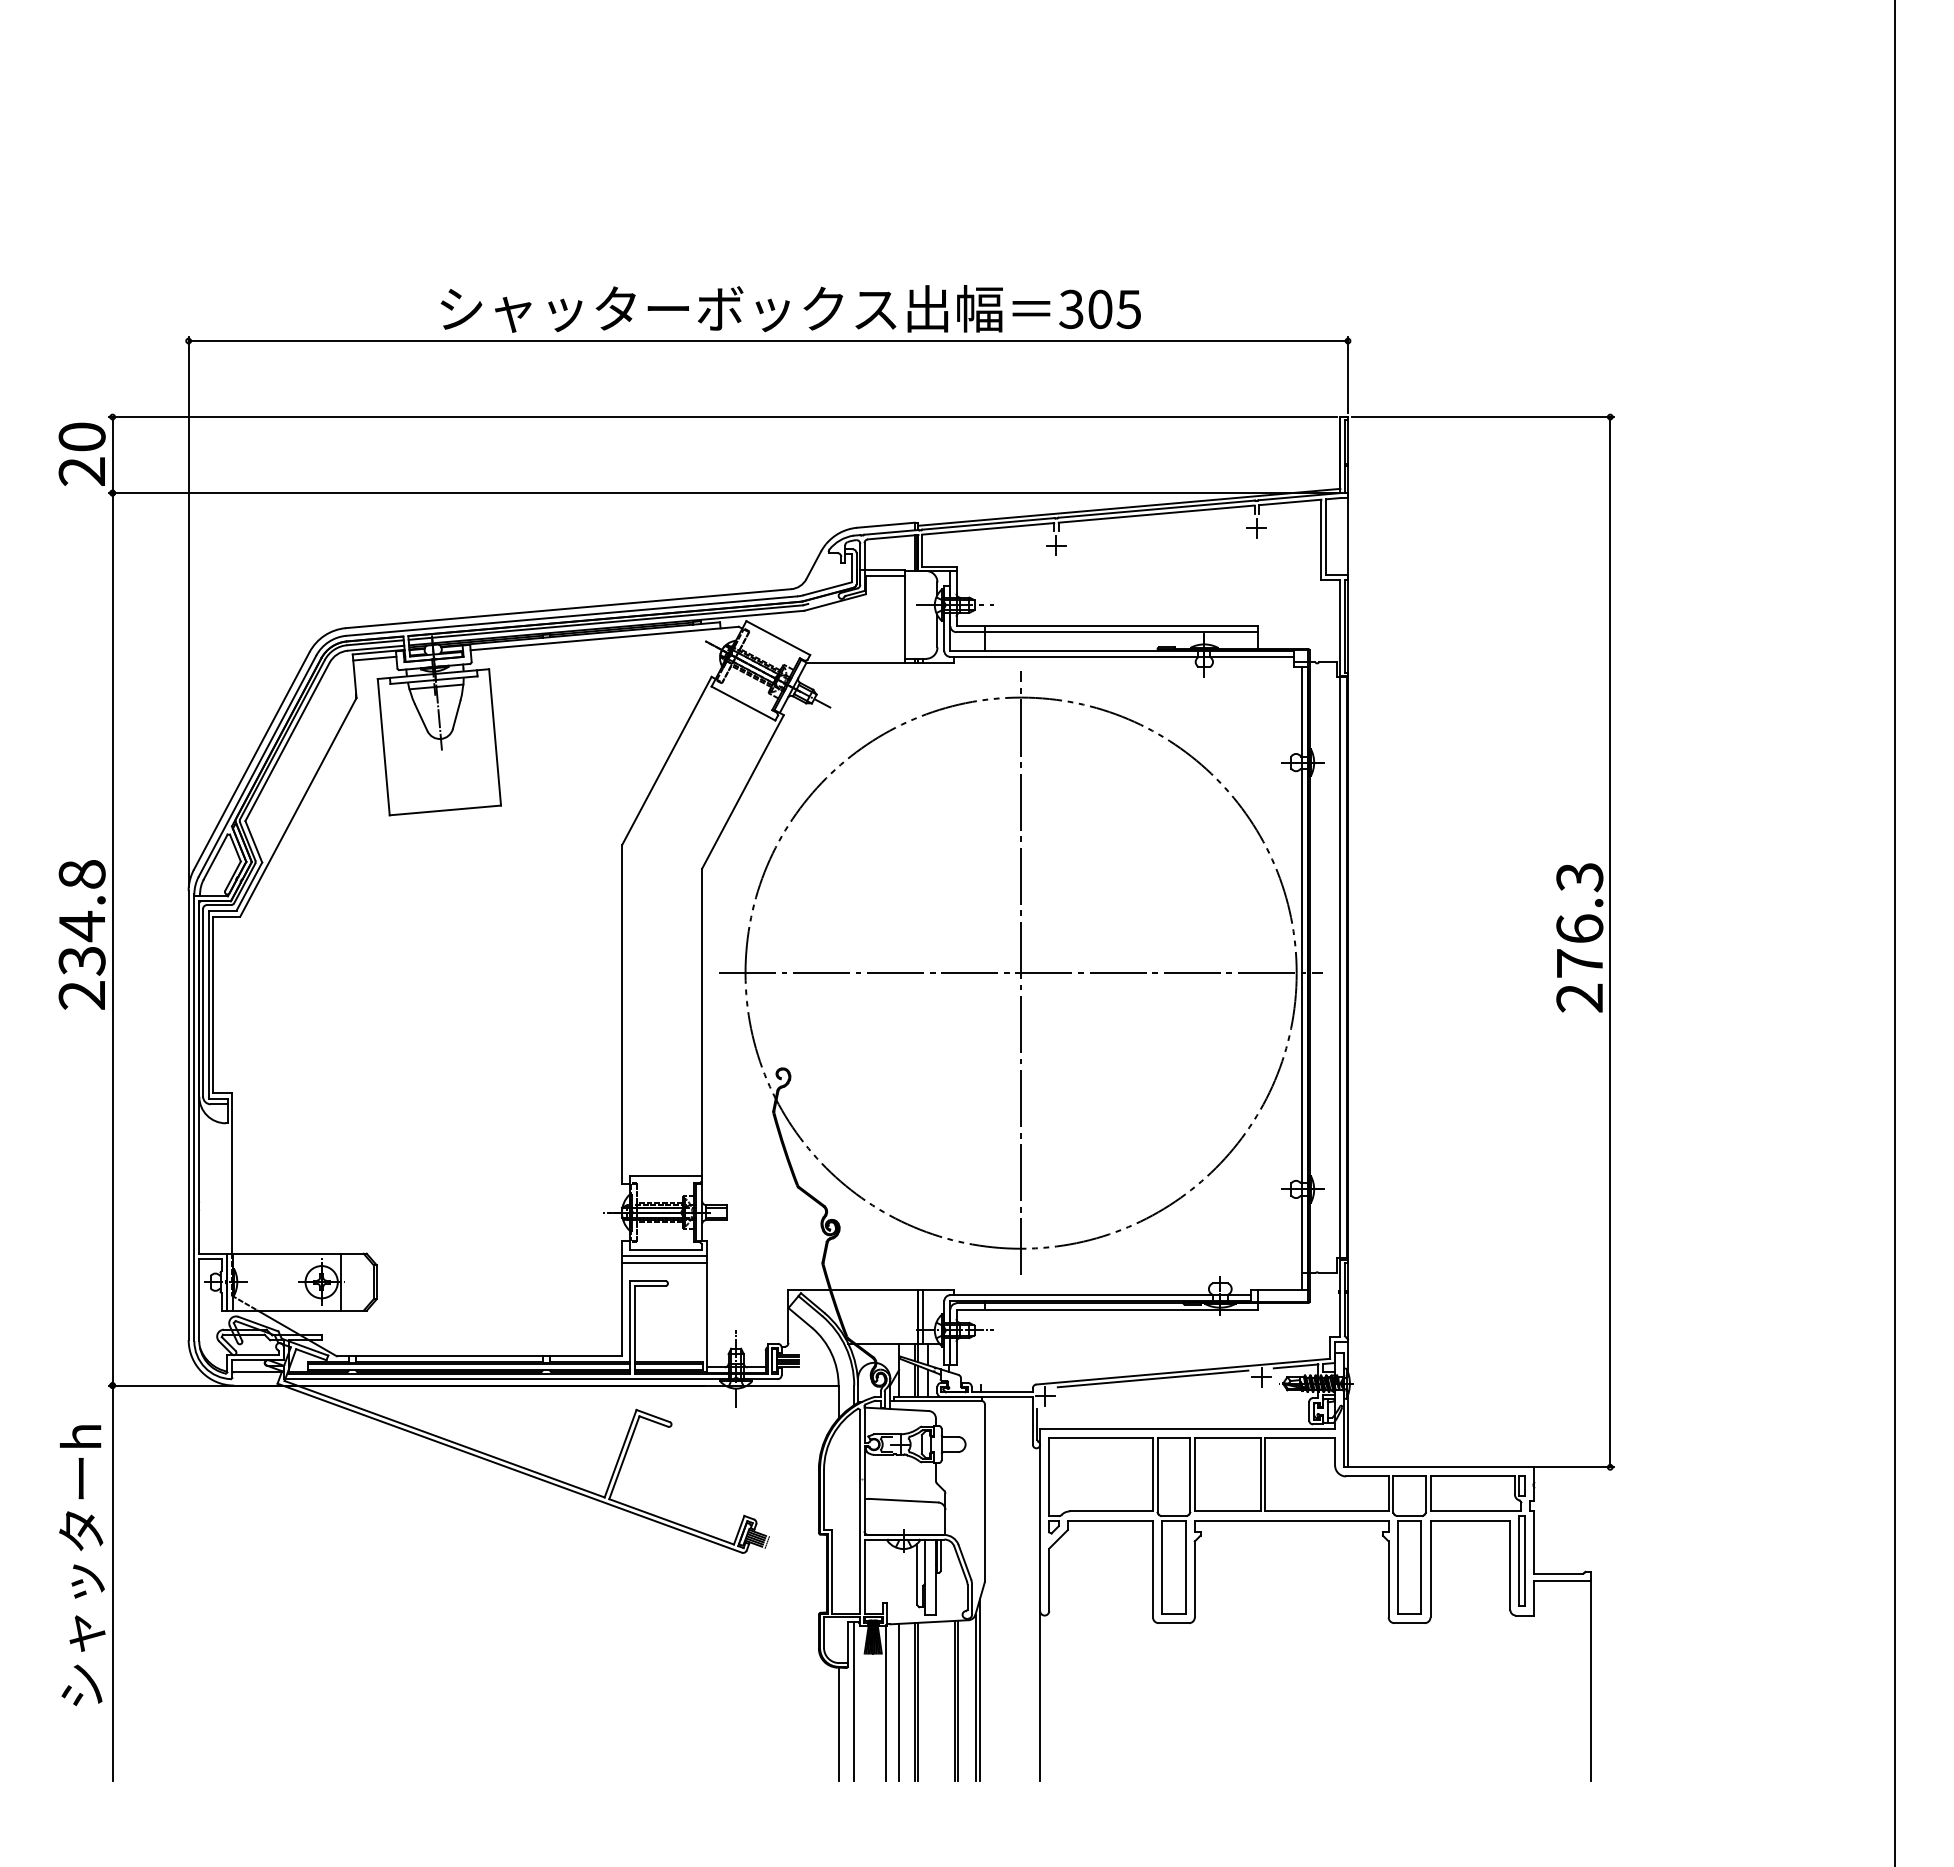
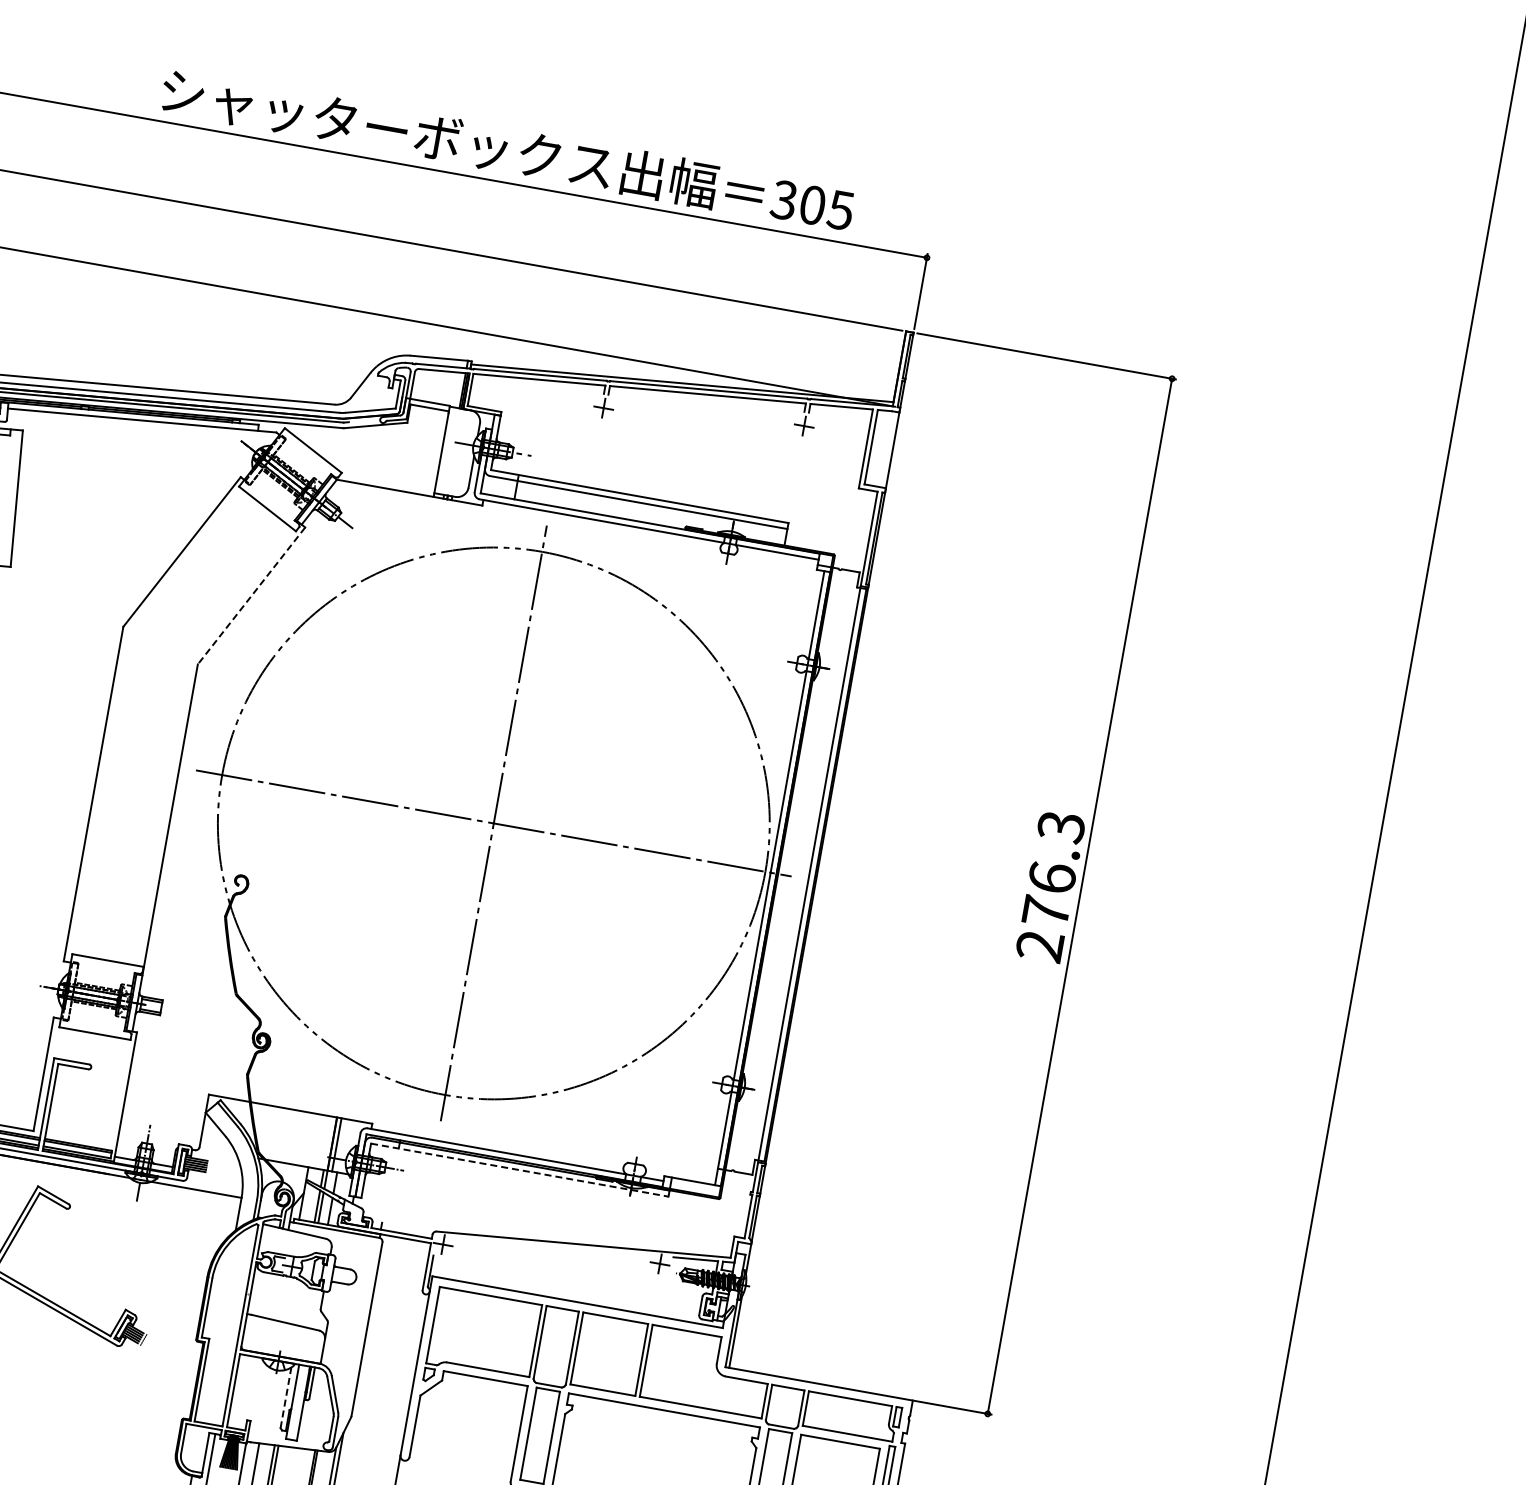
text: (790, 308) -> (507, 149), moved
line: (742, 791) -> (251, 595), solid -> dashed
line: (664, 1255) -> (92, 1039), removed
line: (664, 1263) -> (91, 1046), removed
line: (1107, 1309) -> (519, 1170), solid -> dashed
line: (1152, 1378) -> (552, 1245), removed
line: (917, 1574) -> (286, 1397), solid -> dashed

